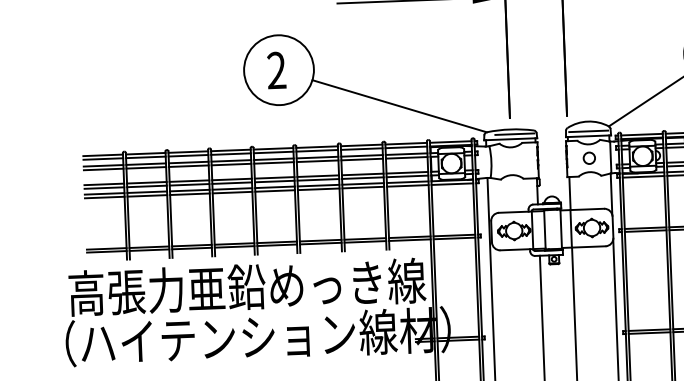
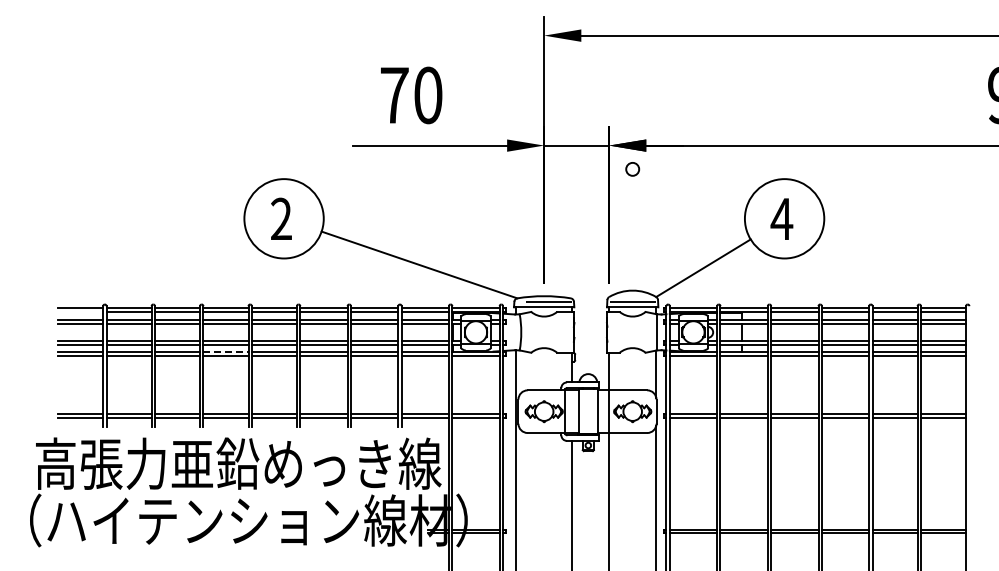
circle: (589, 158) -> (632, 169), moved
line: (103, 159) -> (80, 312), removed
line: (231, 188) -> (225, 351), solid -> dashed

